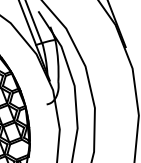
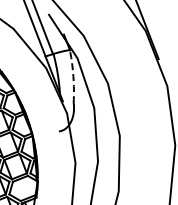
arc: (58, 60) -> (73, 76), solid -> dashed

